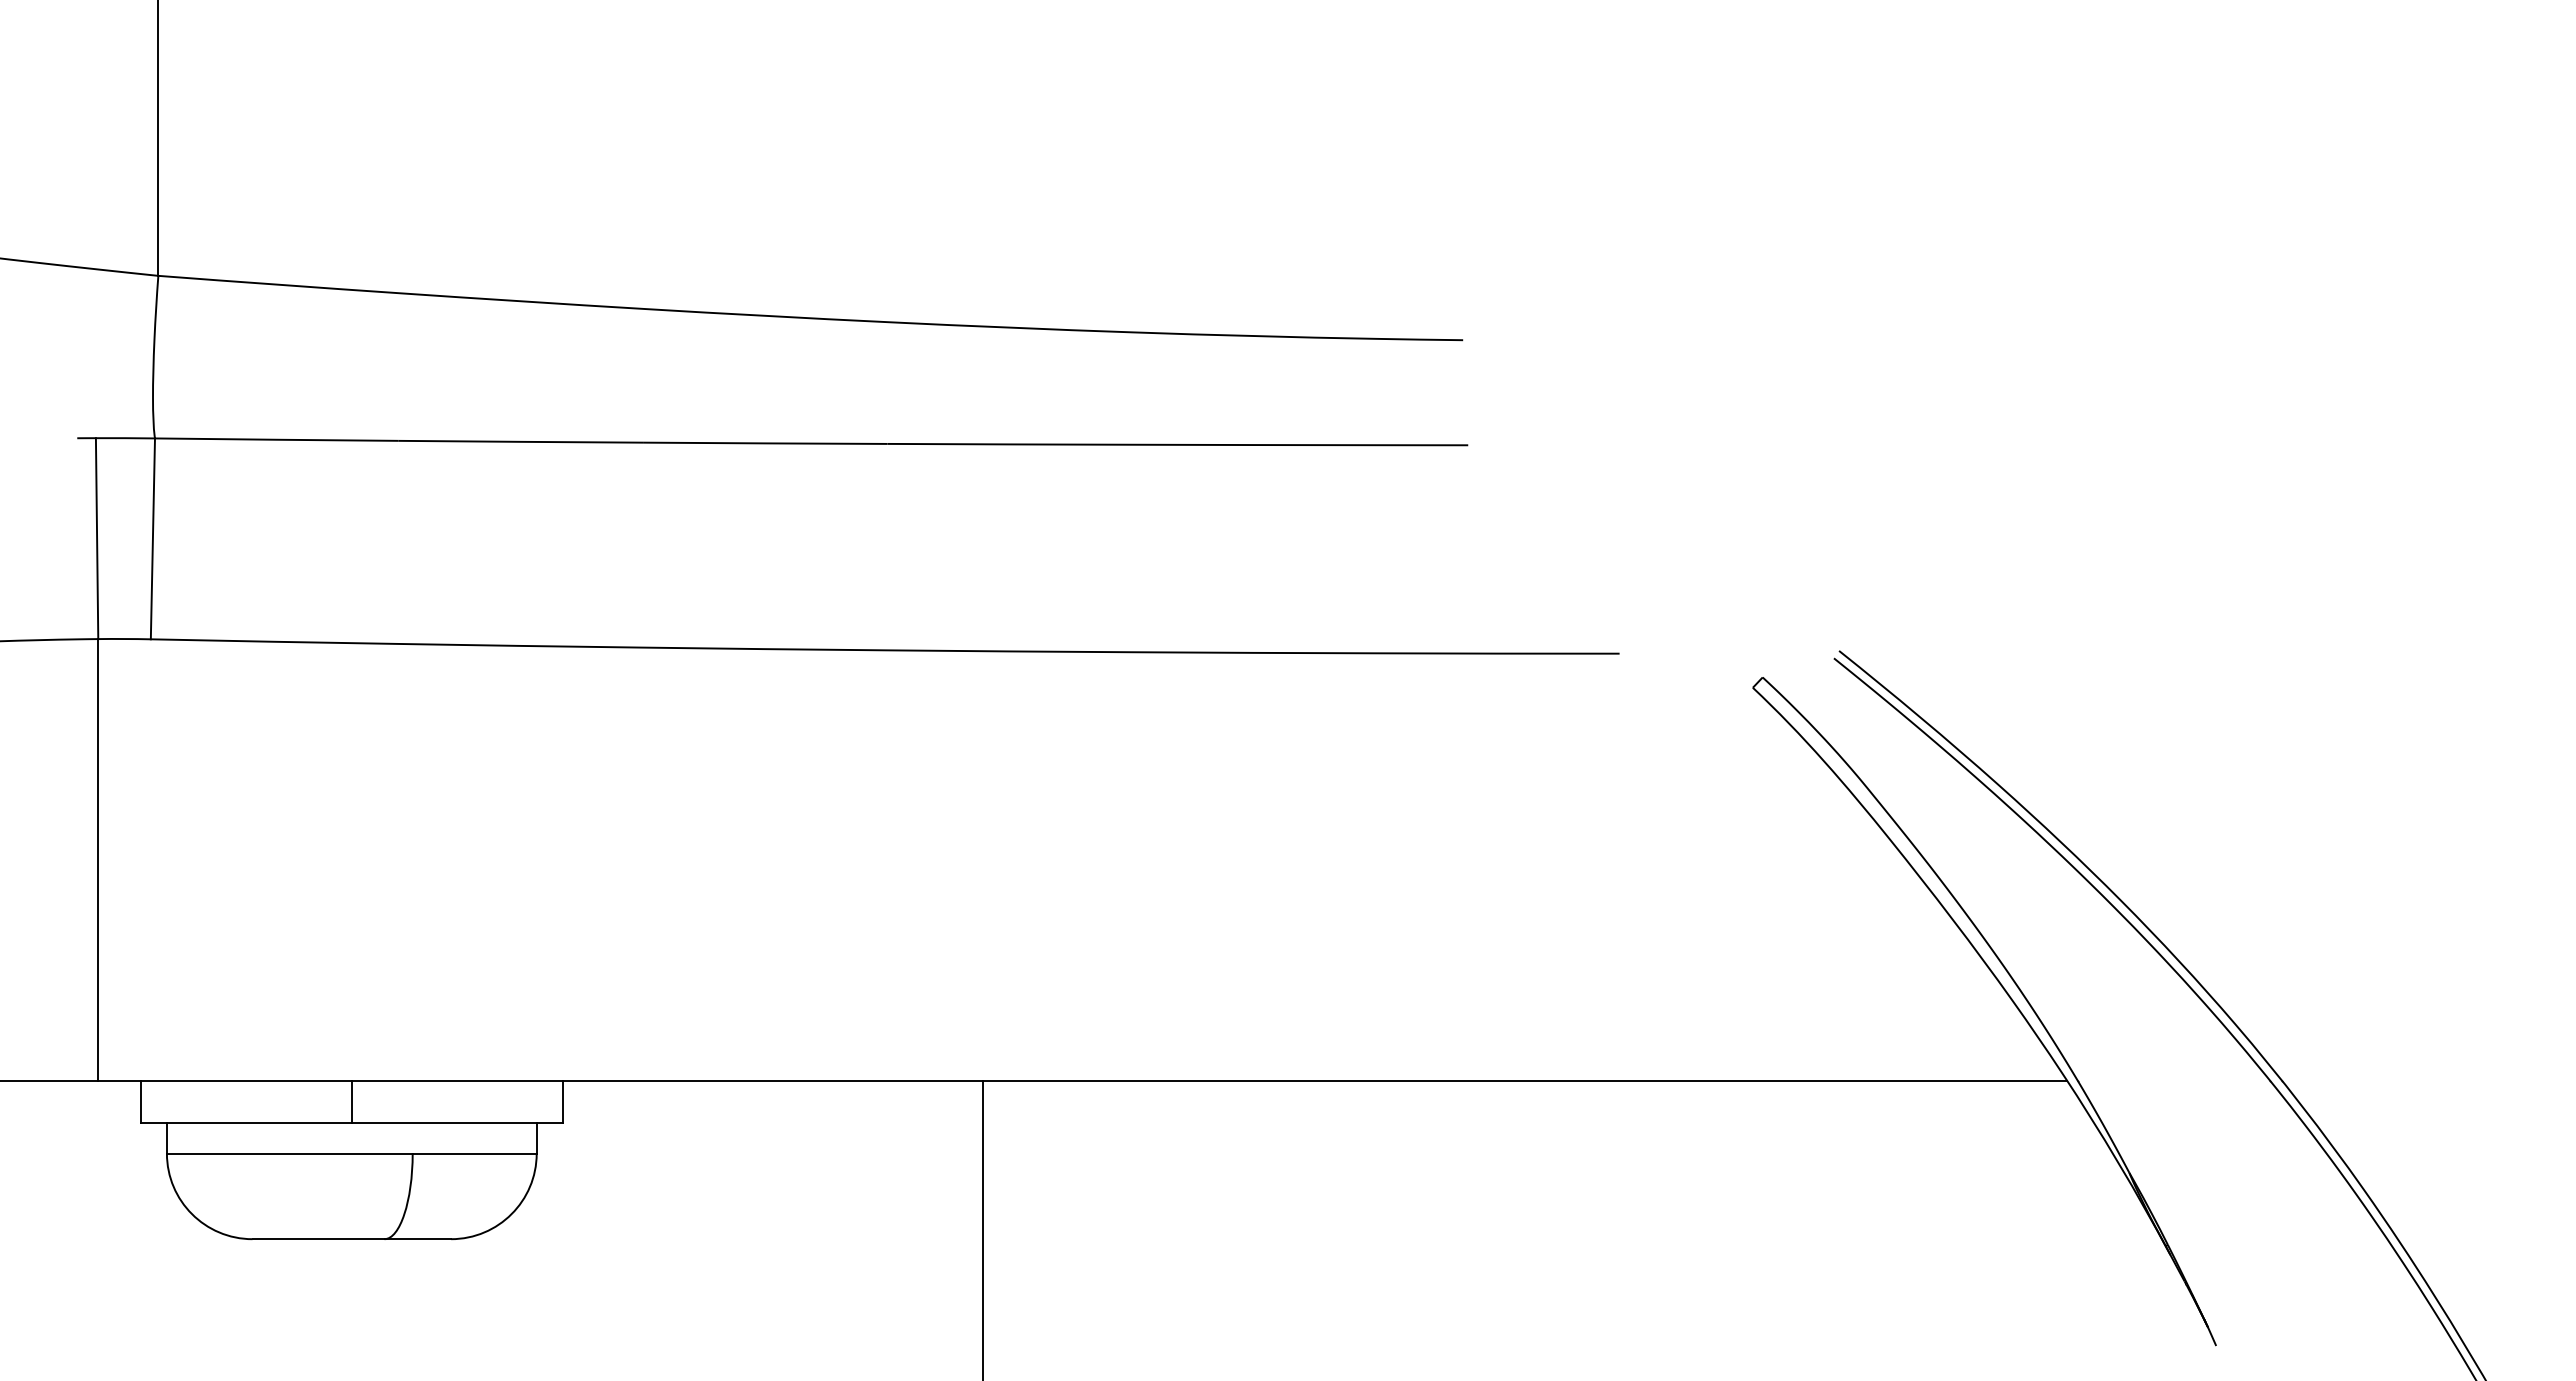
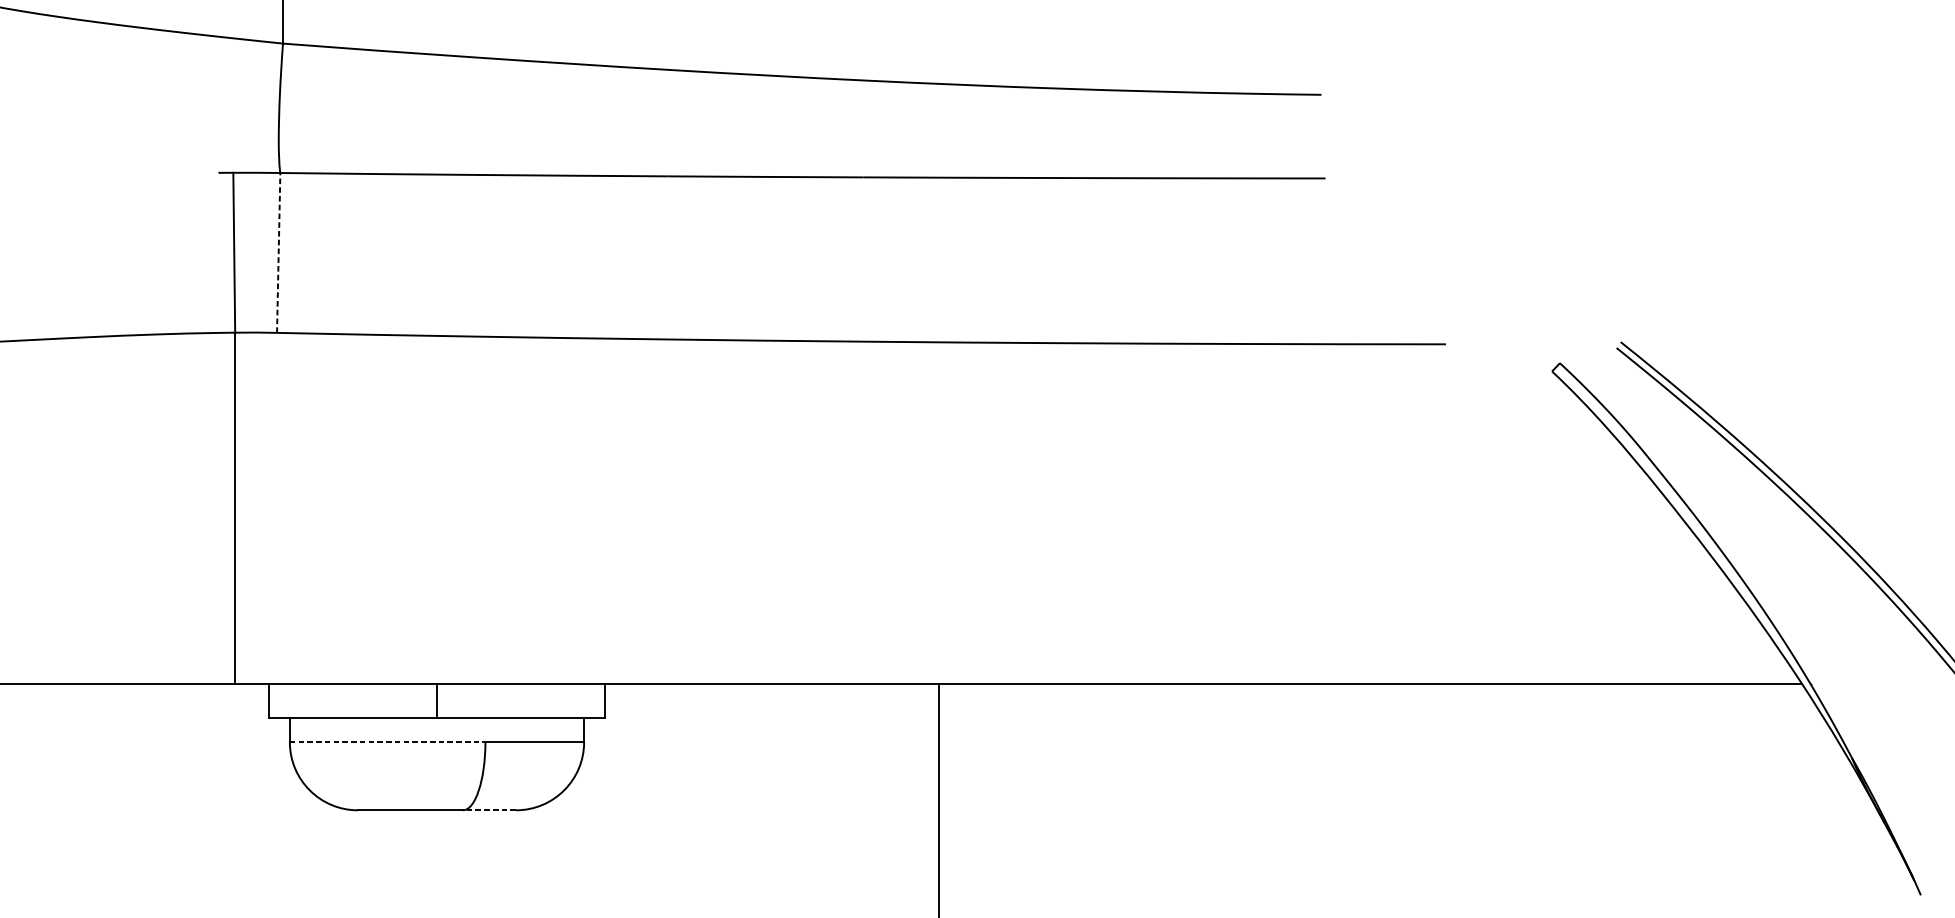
line: (152, 538) -> (278, 252), solid -> dashed
line: (289, 1153) -> (387, 742), solid -> dashed
line: (417, 1239) -> (489, 810), solid -> dashed

